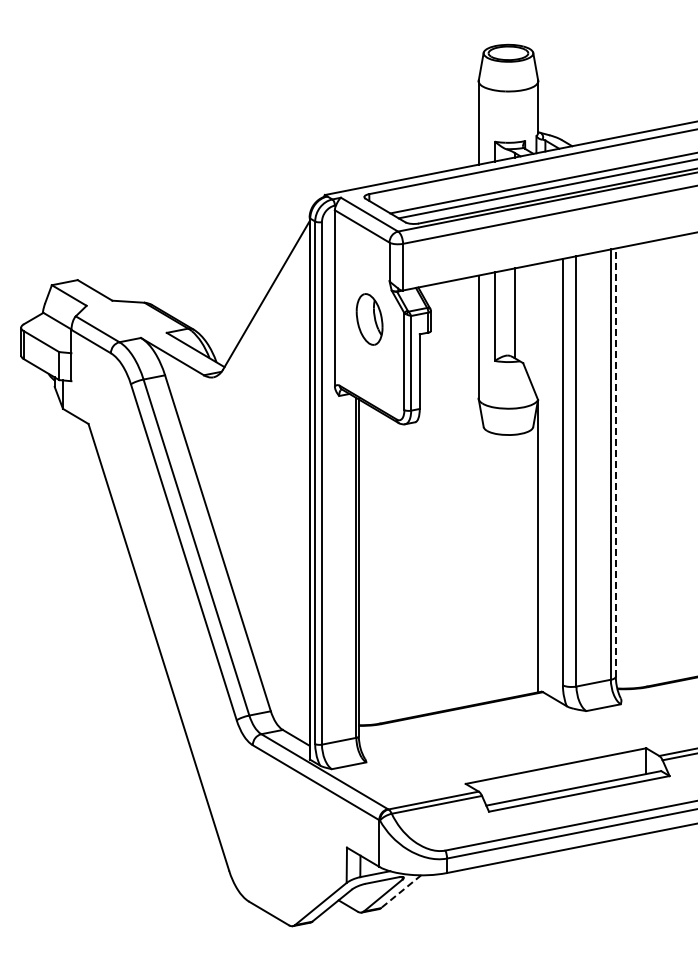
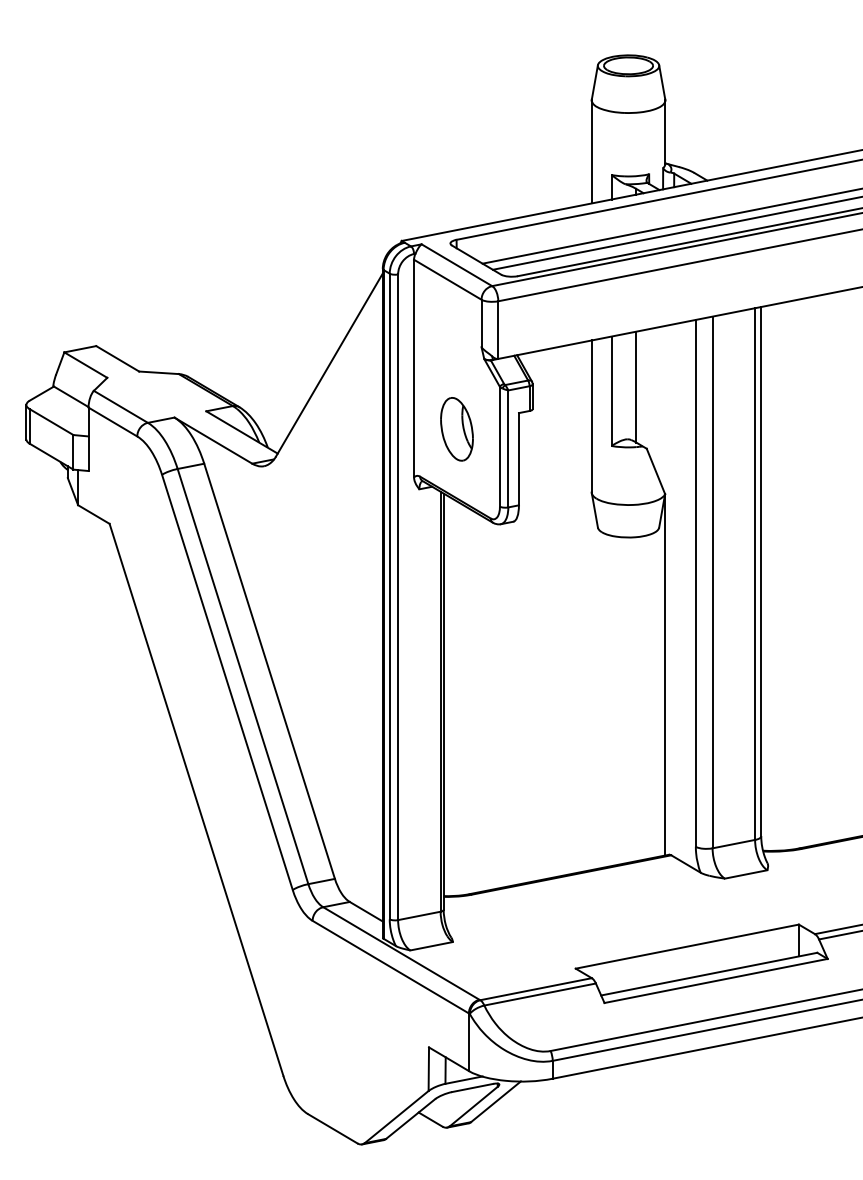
part: (369, 319) -> (456, 429), moved
line: (615, 462) -> (760, 571), dashed -> solid
line: (400, 891) -> (495, 1101), dashed -> solid

